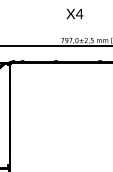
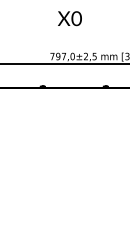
text: (79, 13) -> (76, 17), X4 -> X0

